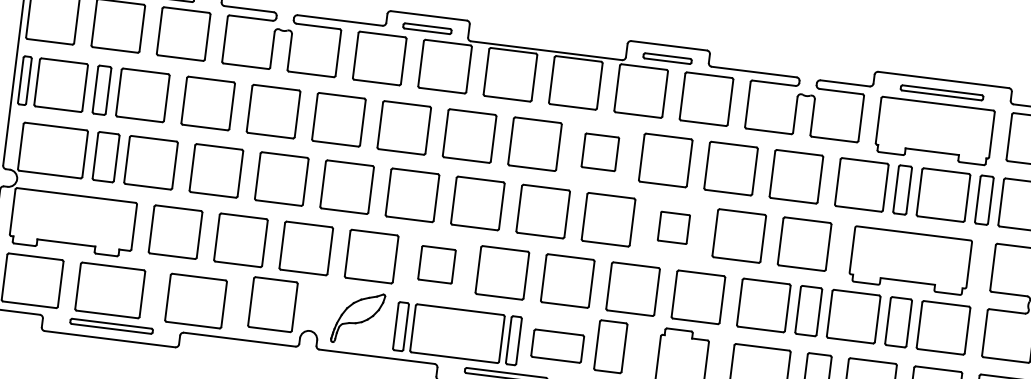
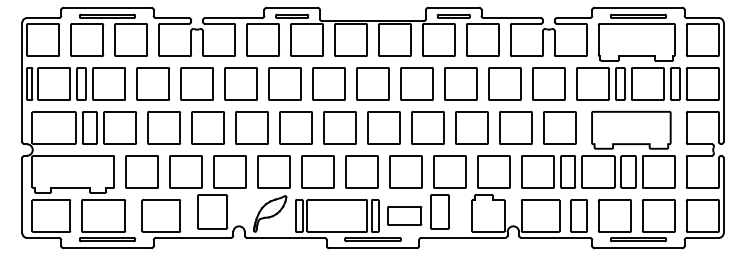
part: (599, 151) -> (416, 83), size x1.43
part: (673, 227) -> (471, 127), size x1.67
part: (436, 263) -> (317, 171), size x1.43

